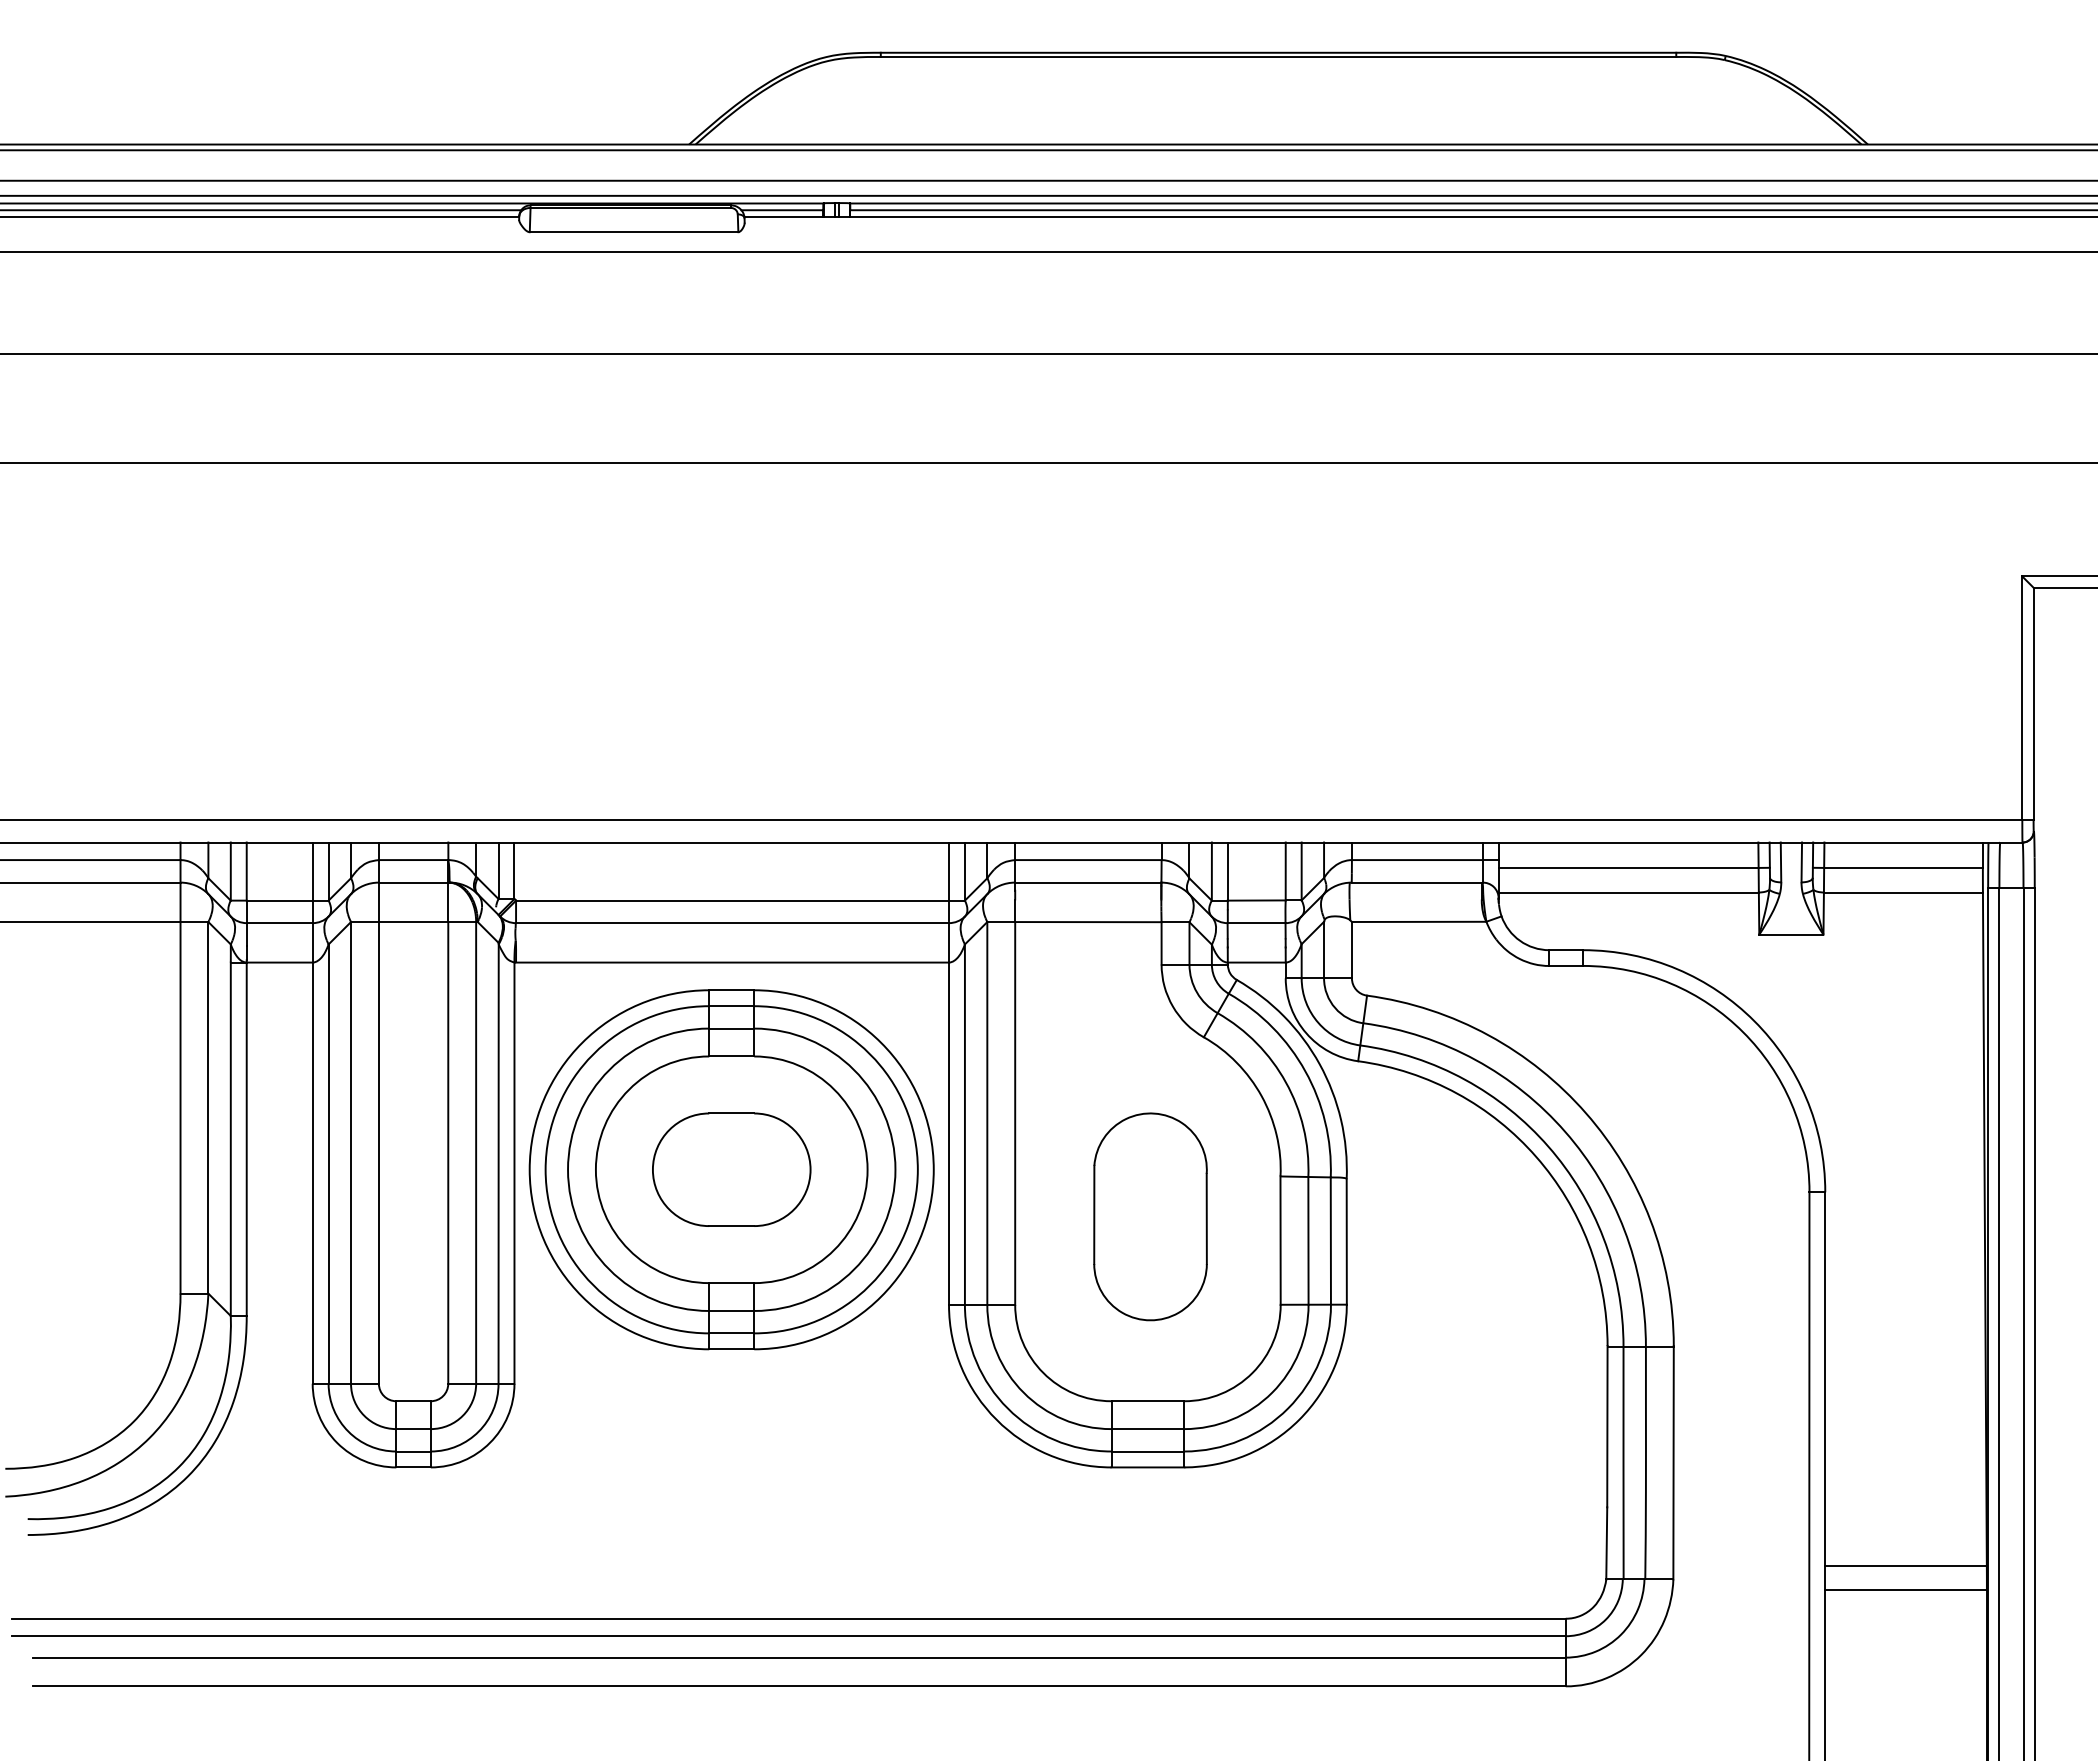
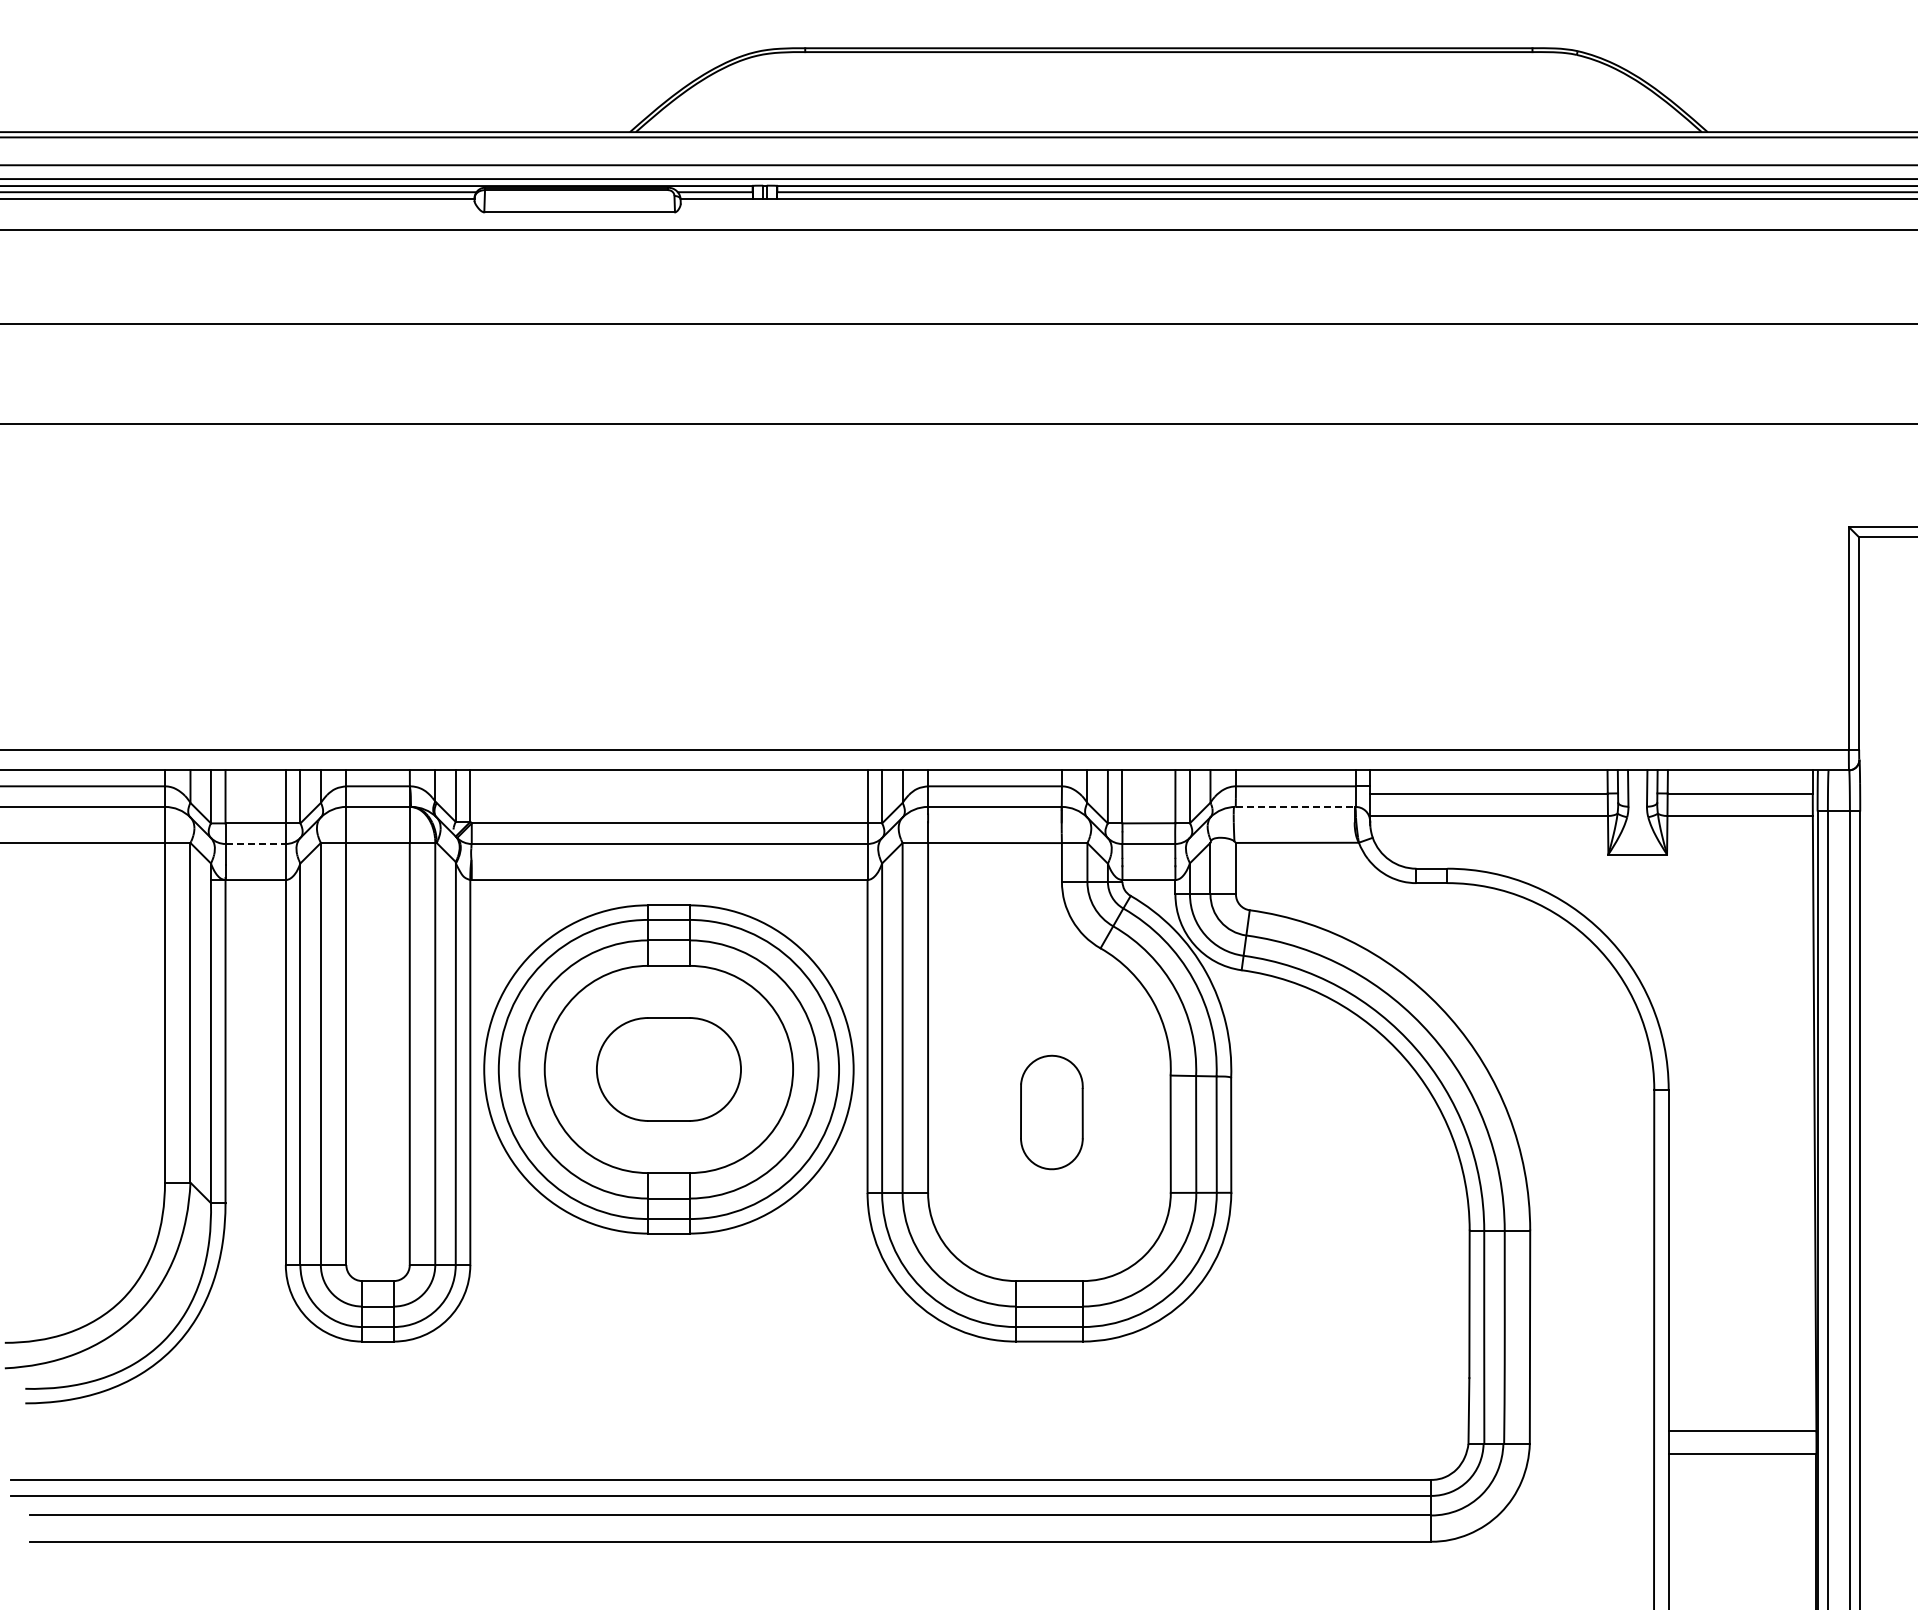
line: (1417, 882) -> (1295, 806), solid -> dashed
line: (280, 923) -> (256, 844), solid -> dashed
part: (1150, 1216) -> (1051, 1112), size x0.6

